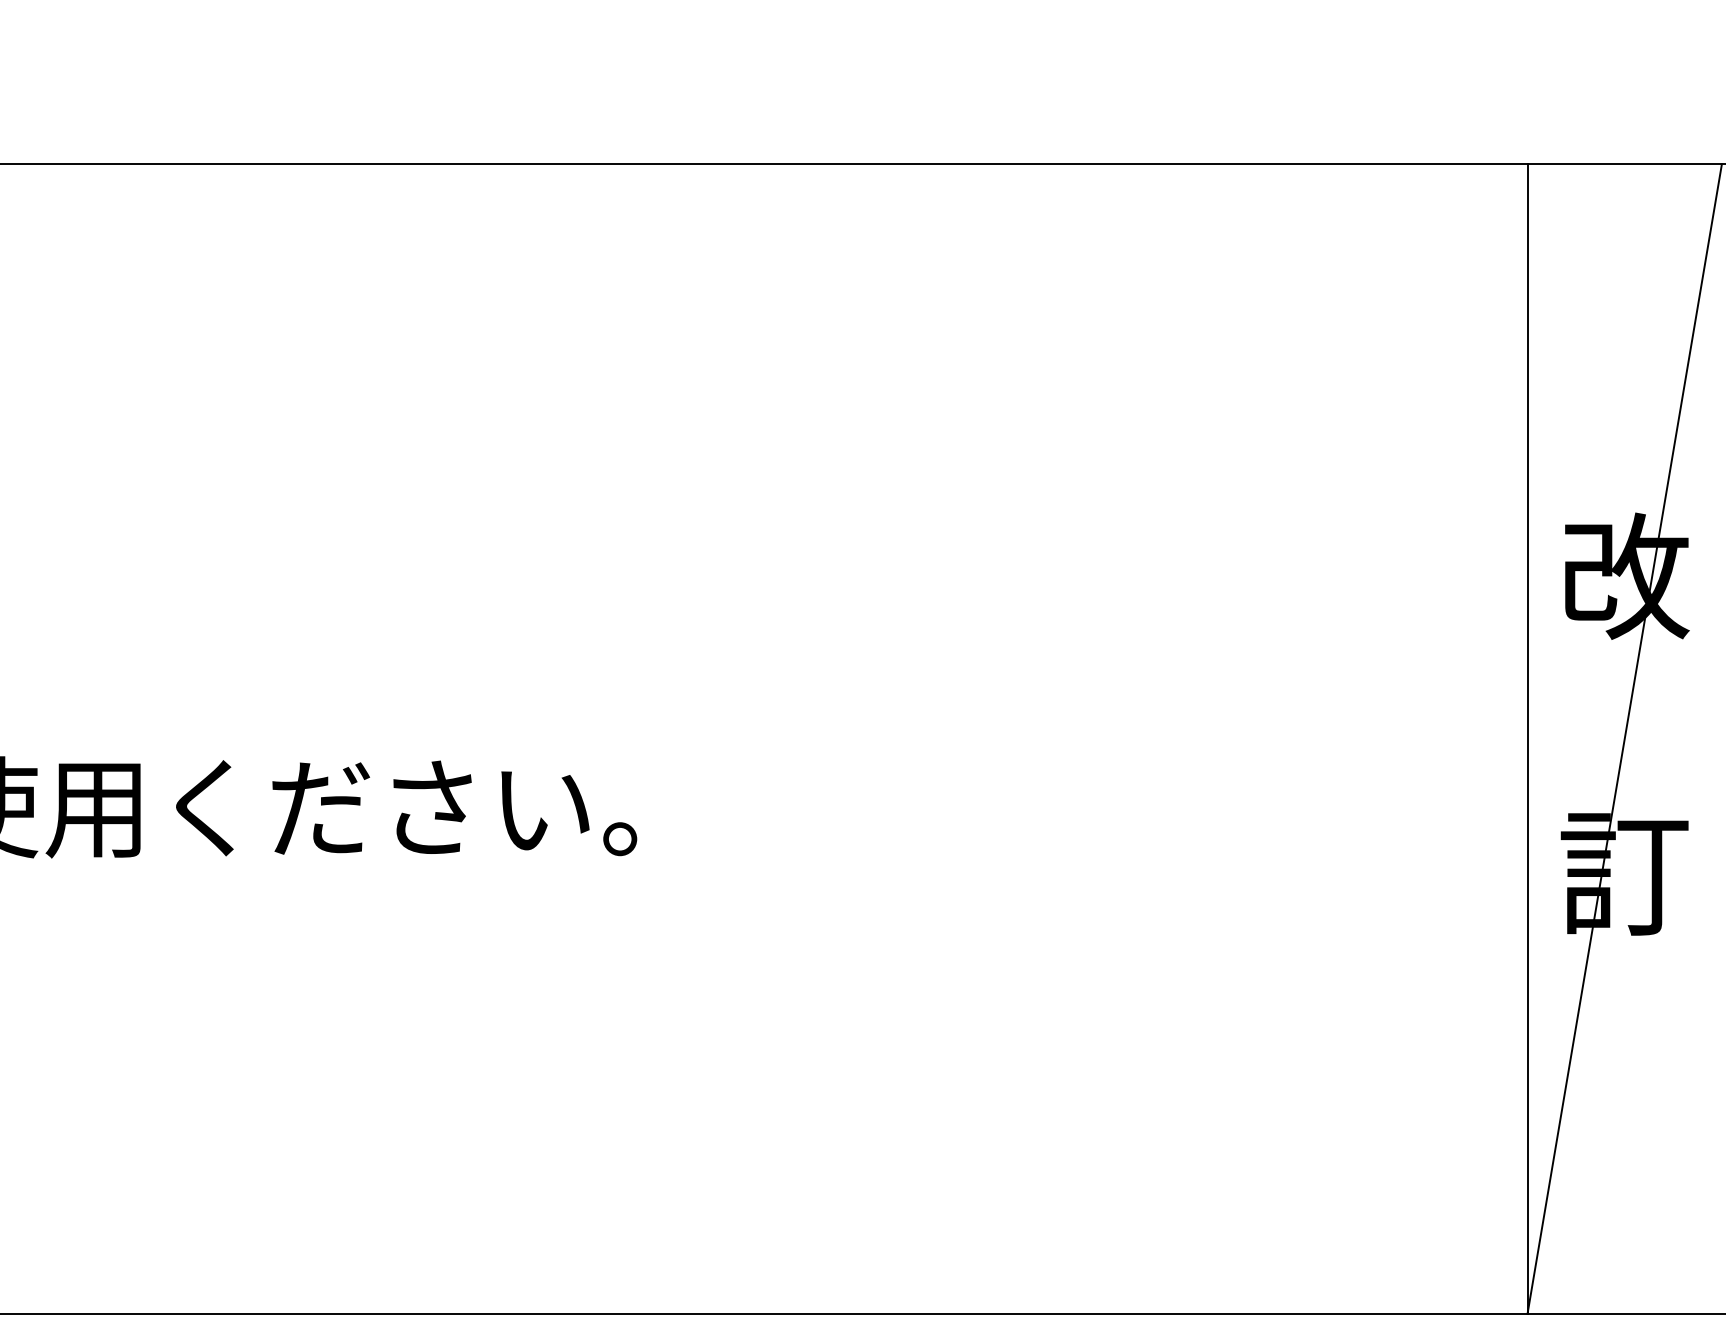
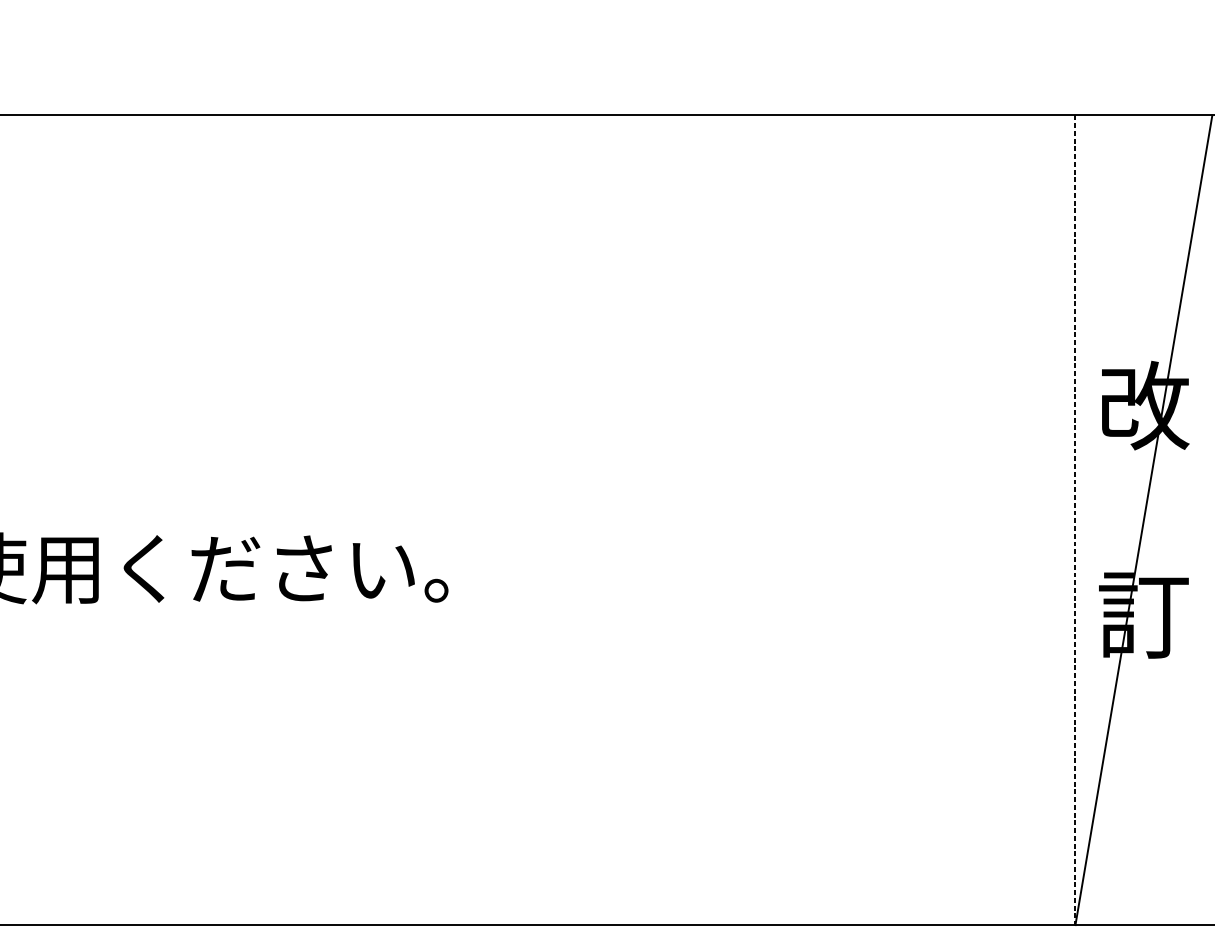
line: (1527, 739) -> (1075, 520), solid -> dashed

